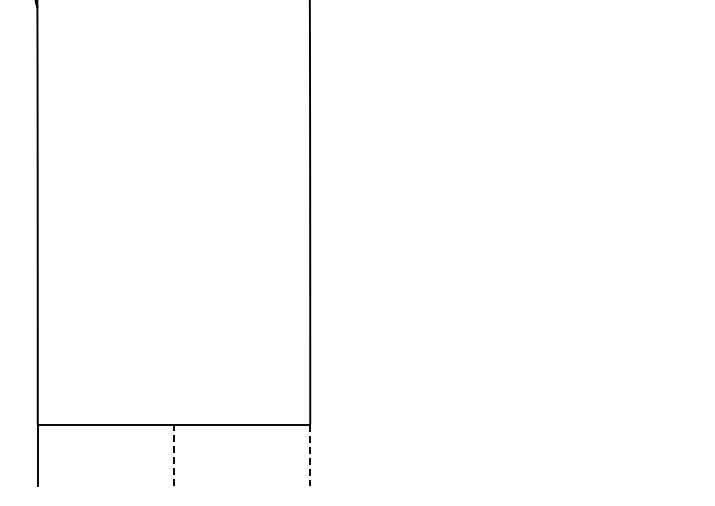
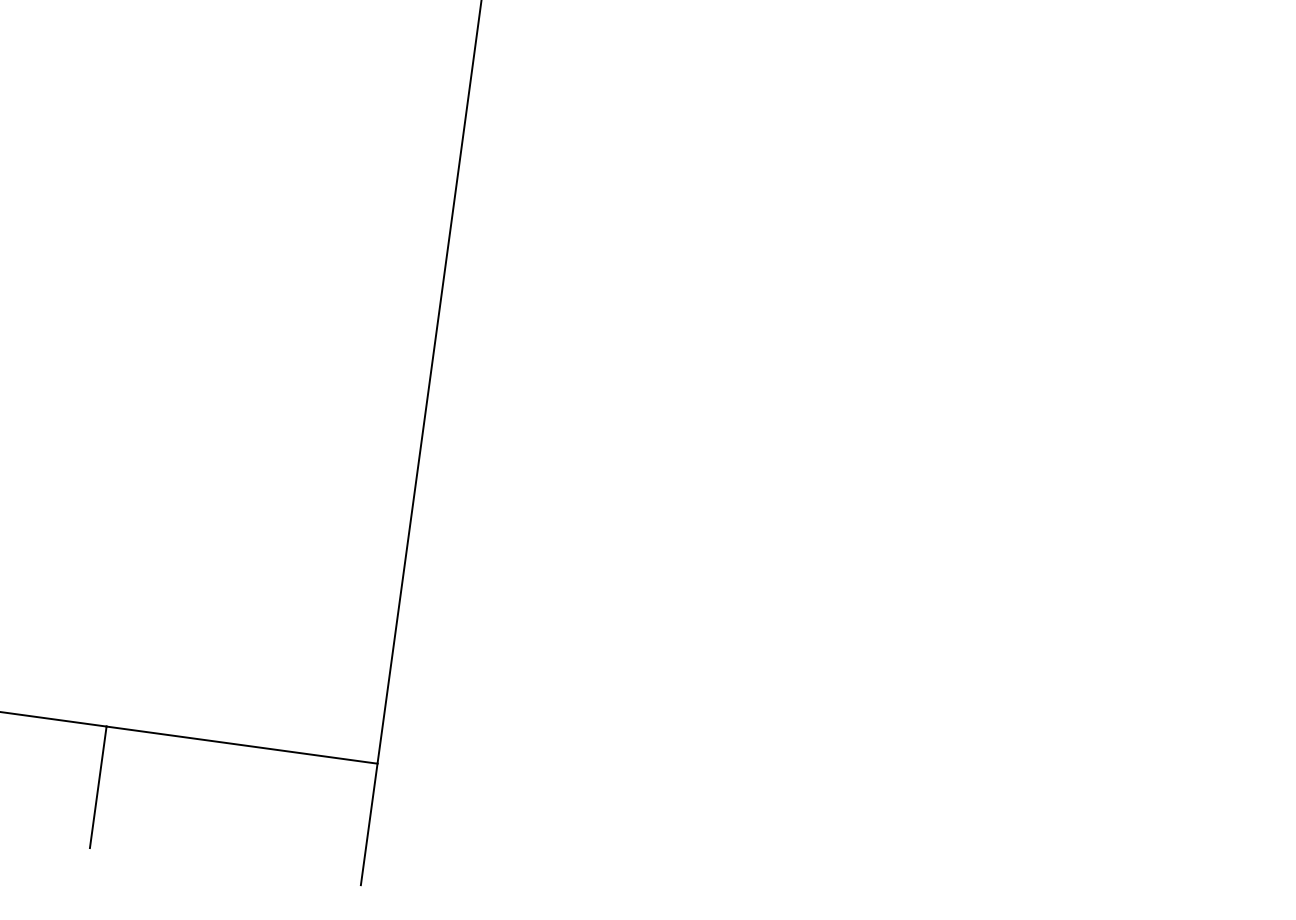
line: (174, 454) -> (99, 786), dashed -> solid
line: (310, 455) -> (369, 825), dashed -> solid

